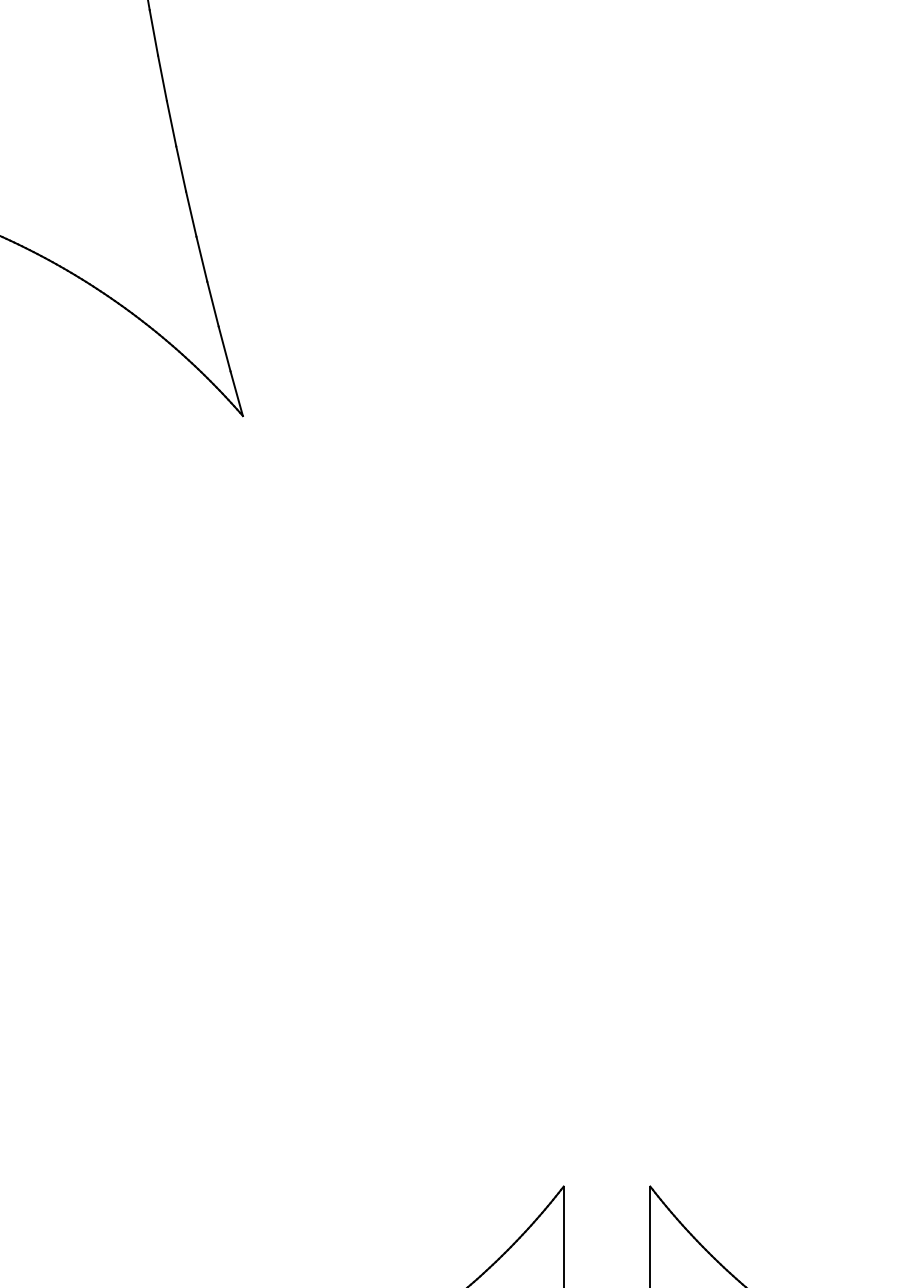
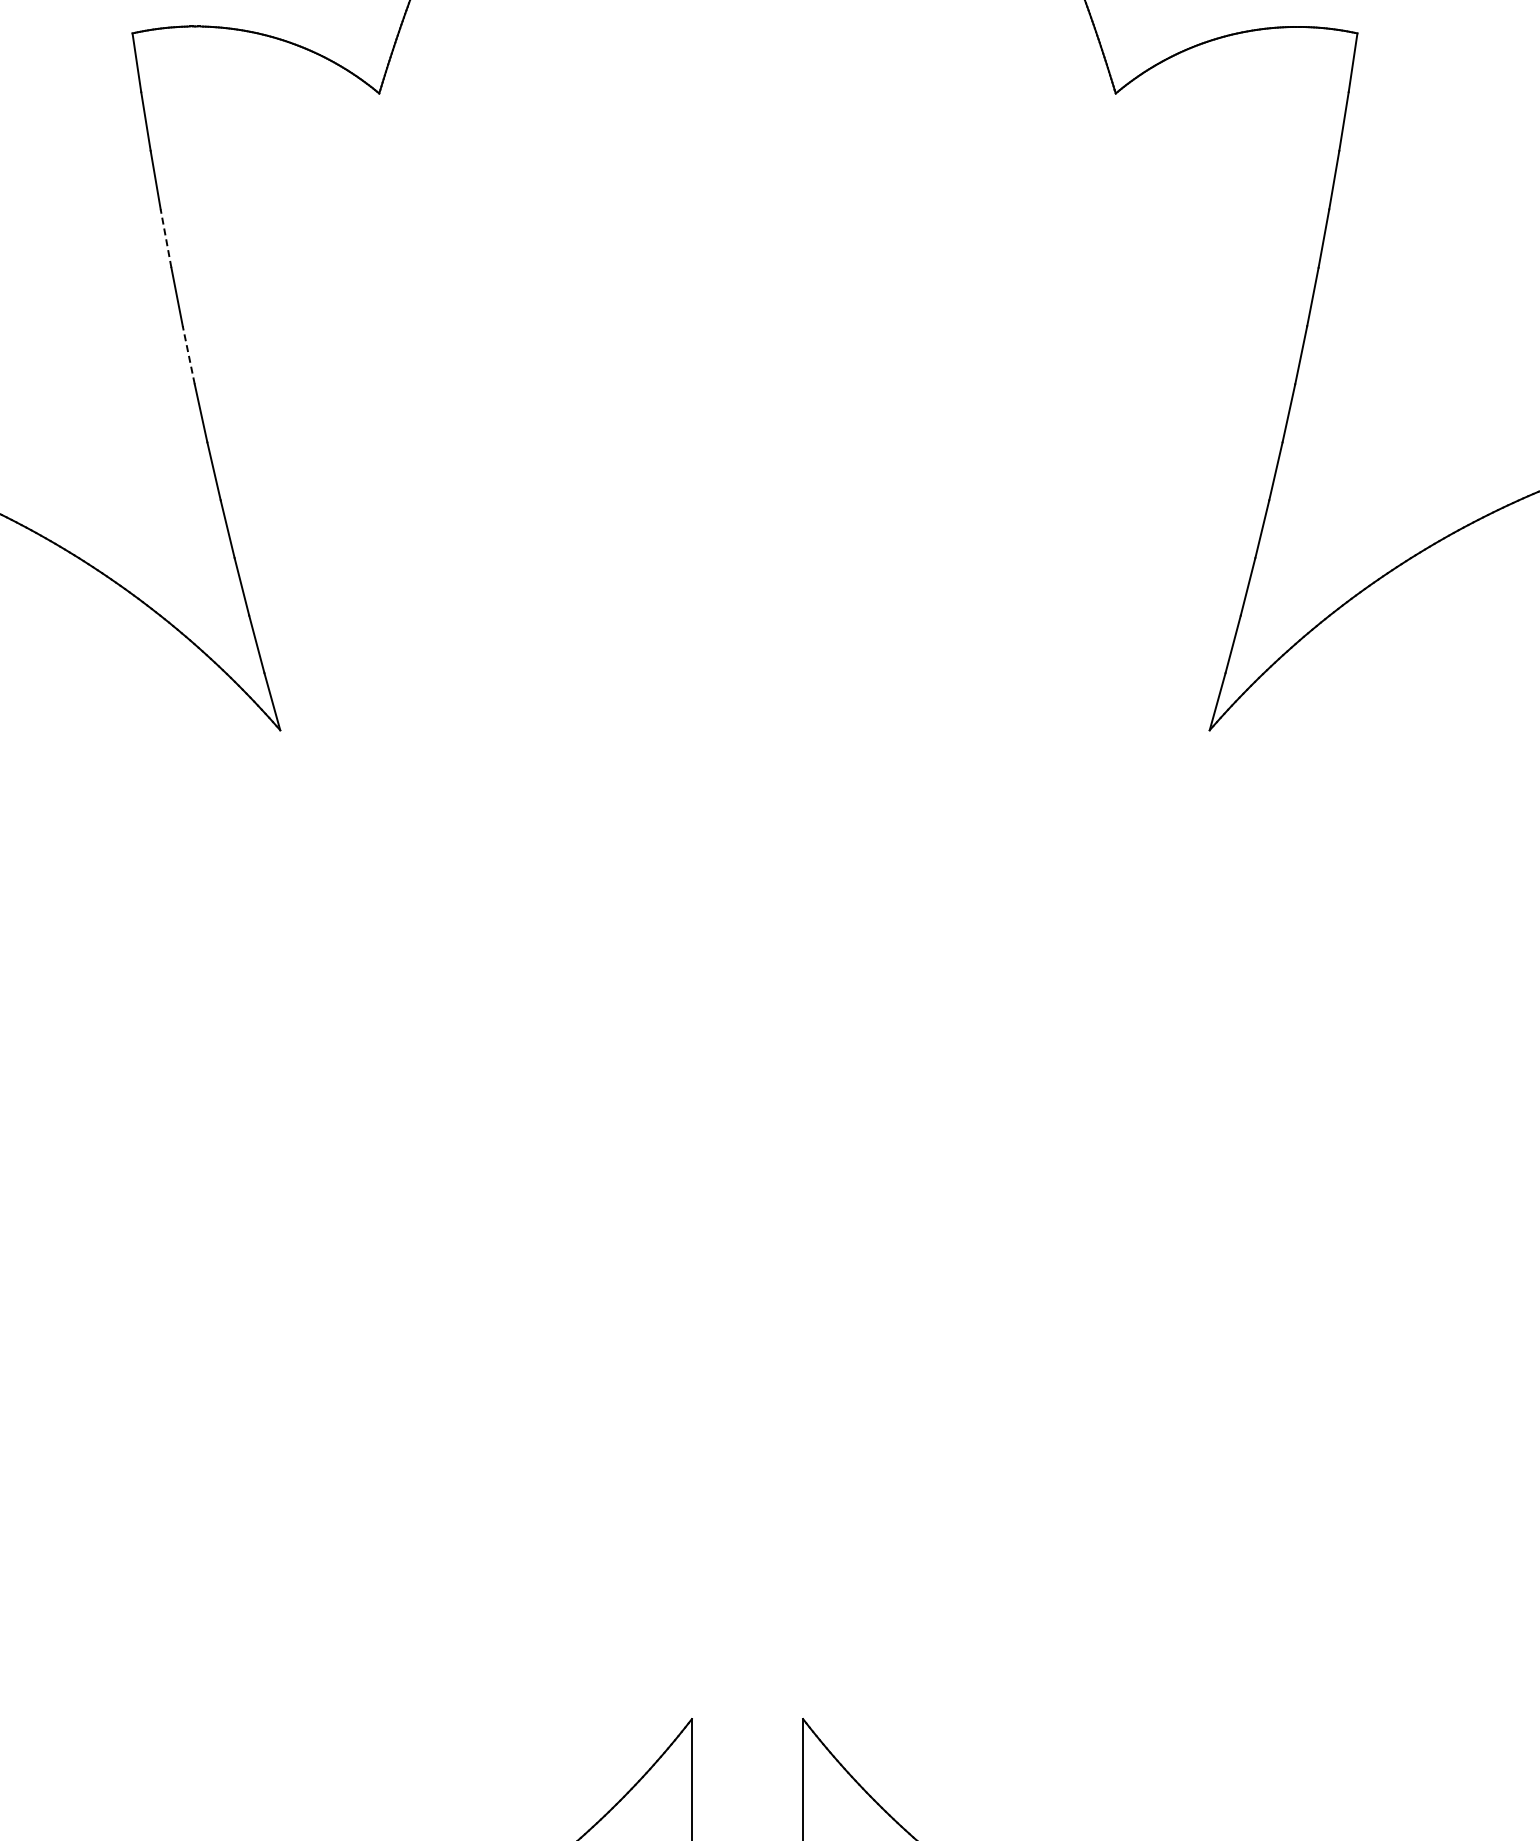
line: (154, 32) -> (166, 238), solid -> dashed
line: (171, 123) -> (188, 355), solid -> dashed

